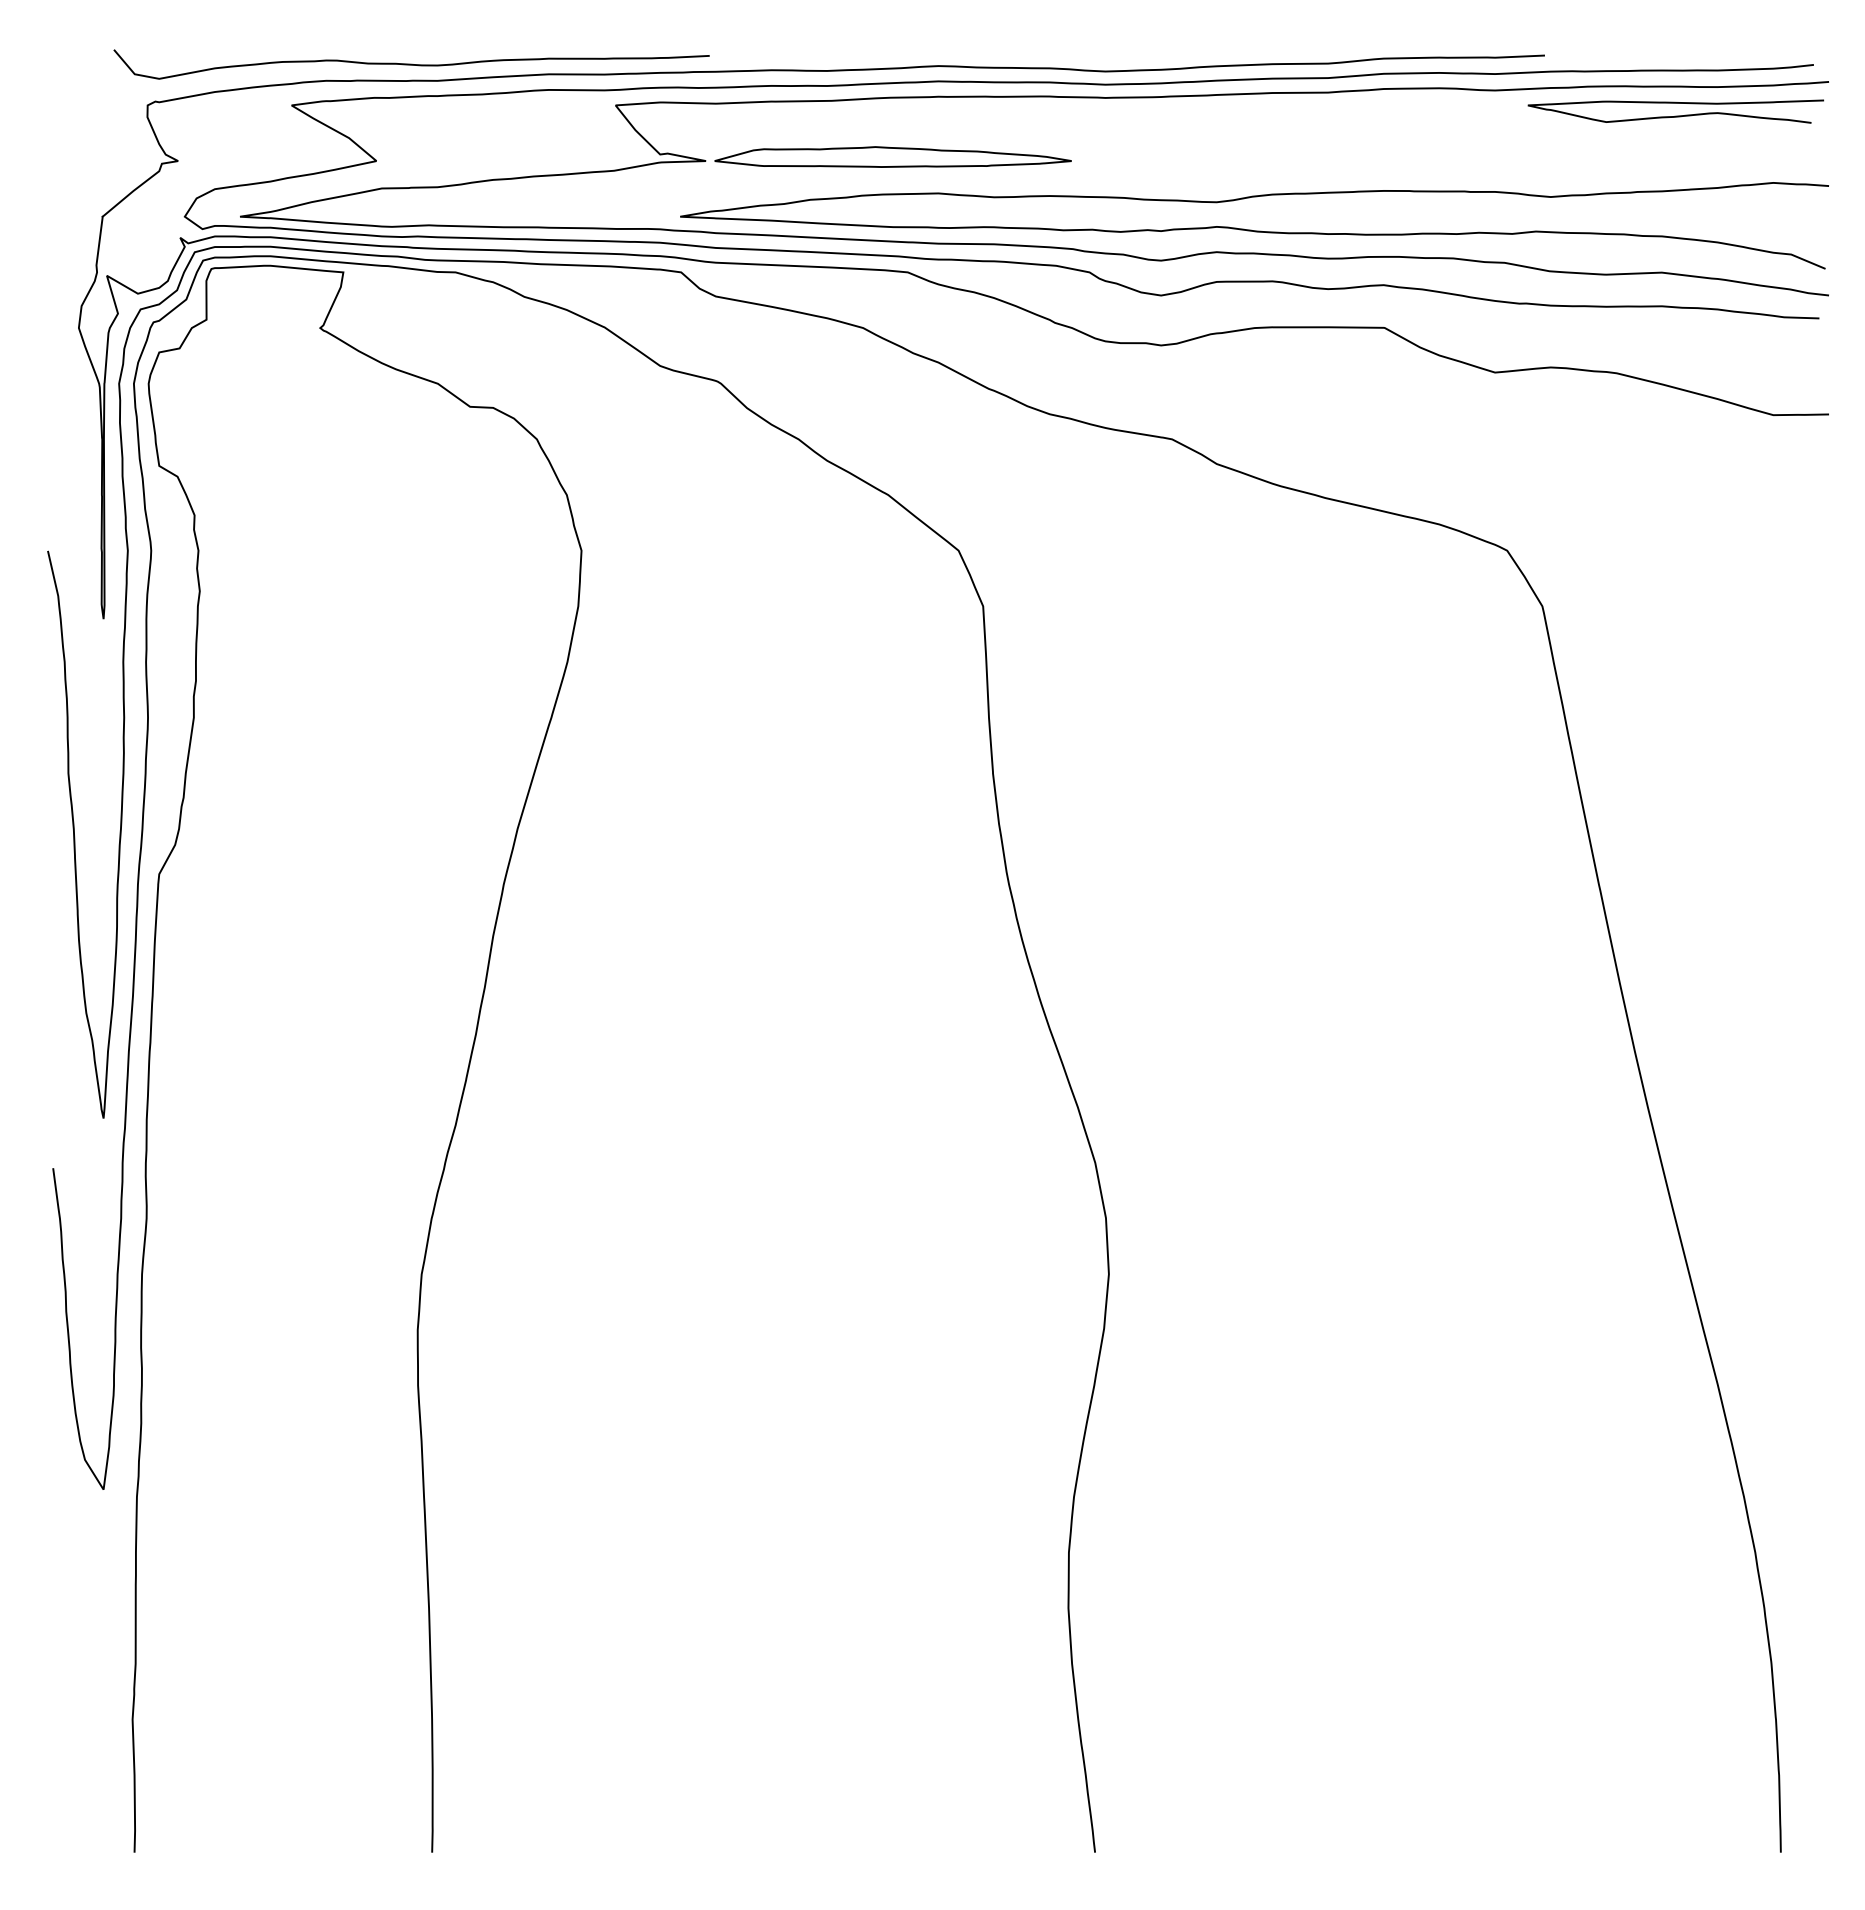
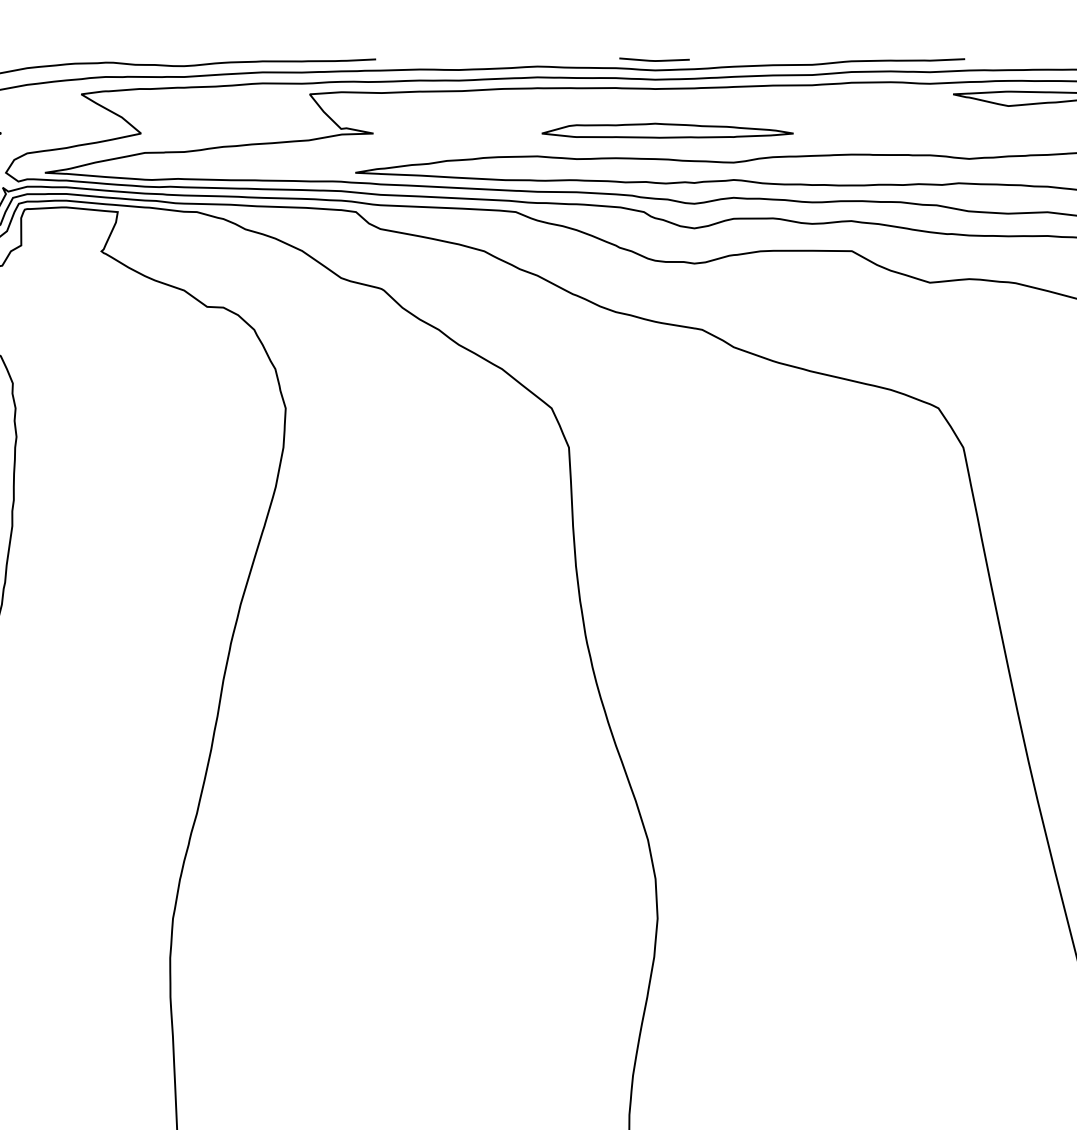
line: (1104, 57) -> (654, 60), added
part: (892, 156) -> (667, 130), moved

